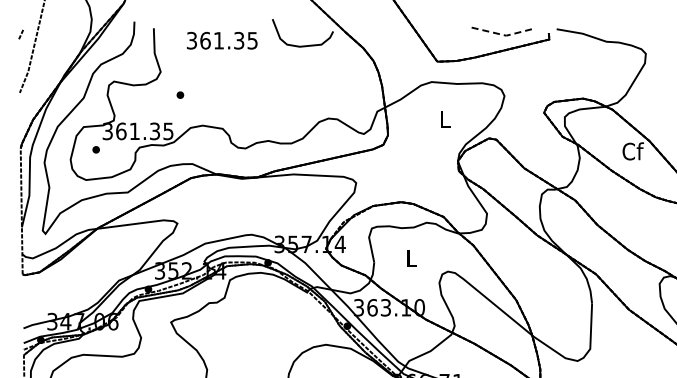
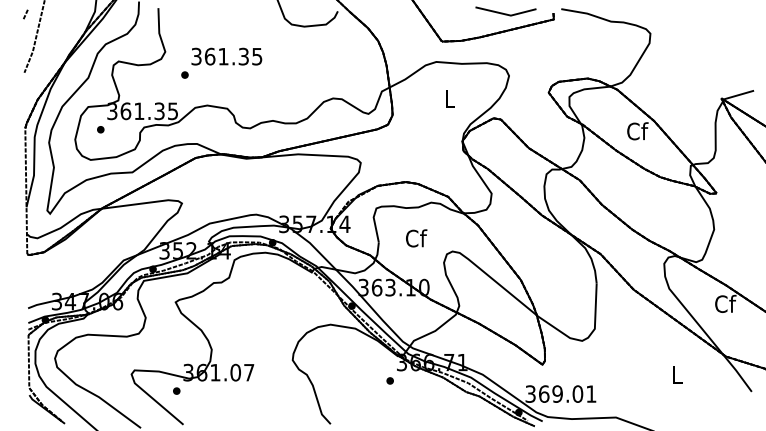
line: (501, 34) -> (506, 14), dashed -> solid
text: (221, 40) -> (226, 56), moved
text: (411, 258) -> (416, 238), L -> Cf

